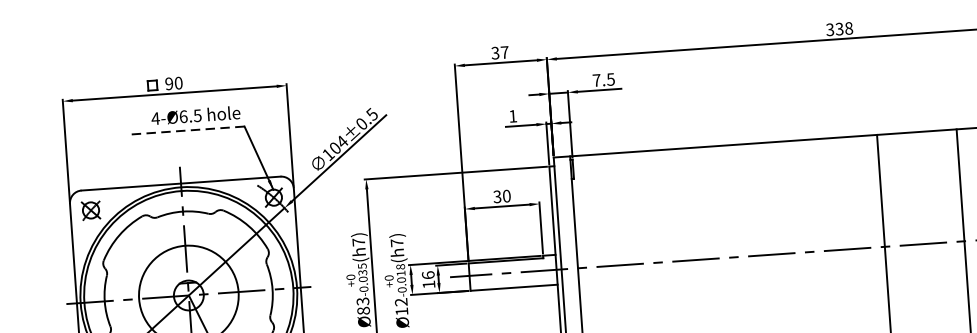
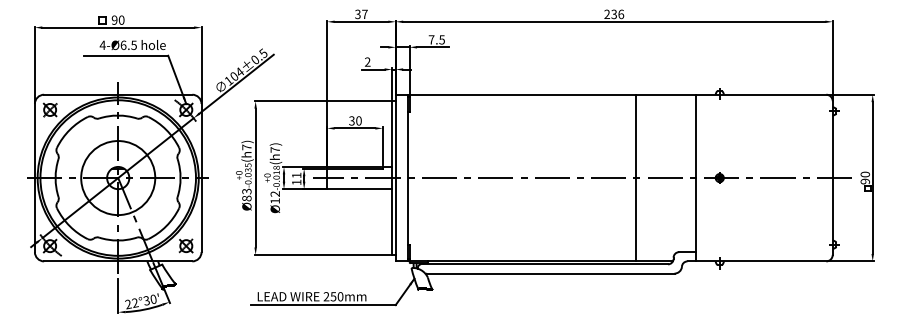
text: (840, 29) -> (614, 14), 338 -> 236
text: (512, 115) -> (367, 61), 1 -> 2
line: (187, 130) -> (125, 55), dashed -> solid
text: (428, 275) -> (296, 175), 16 -> 11

